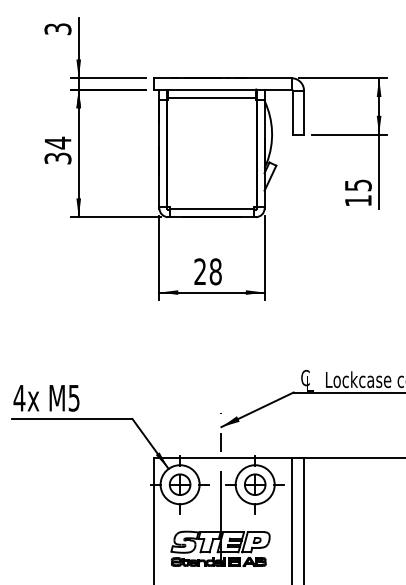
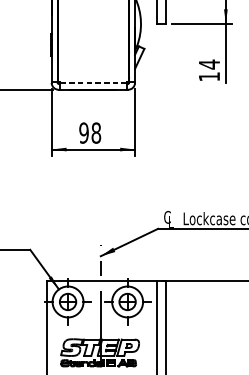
text: (358, 185) -> (209, 64), 15 -> 14
line: (211, 208) -> (92, 82), solid -> dashed
text: (200, 271) -> (84, 132), 28 -> 98

